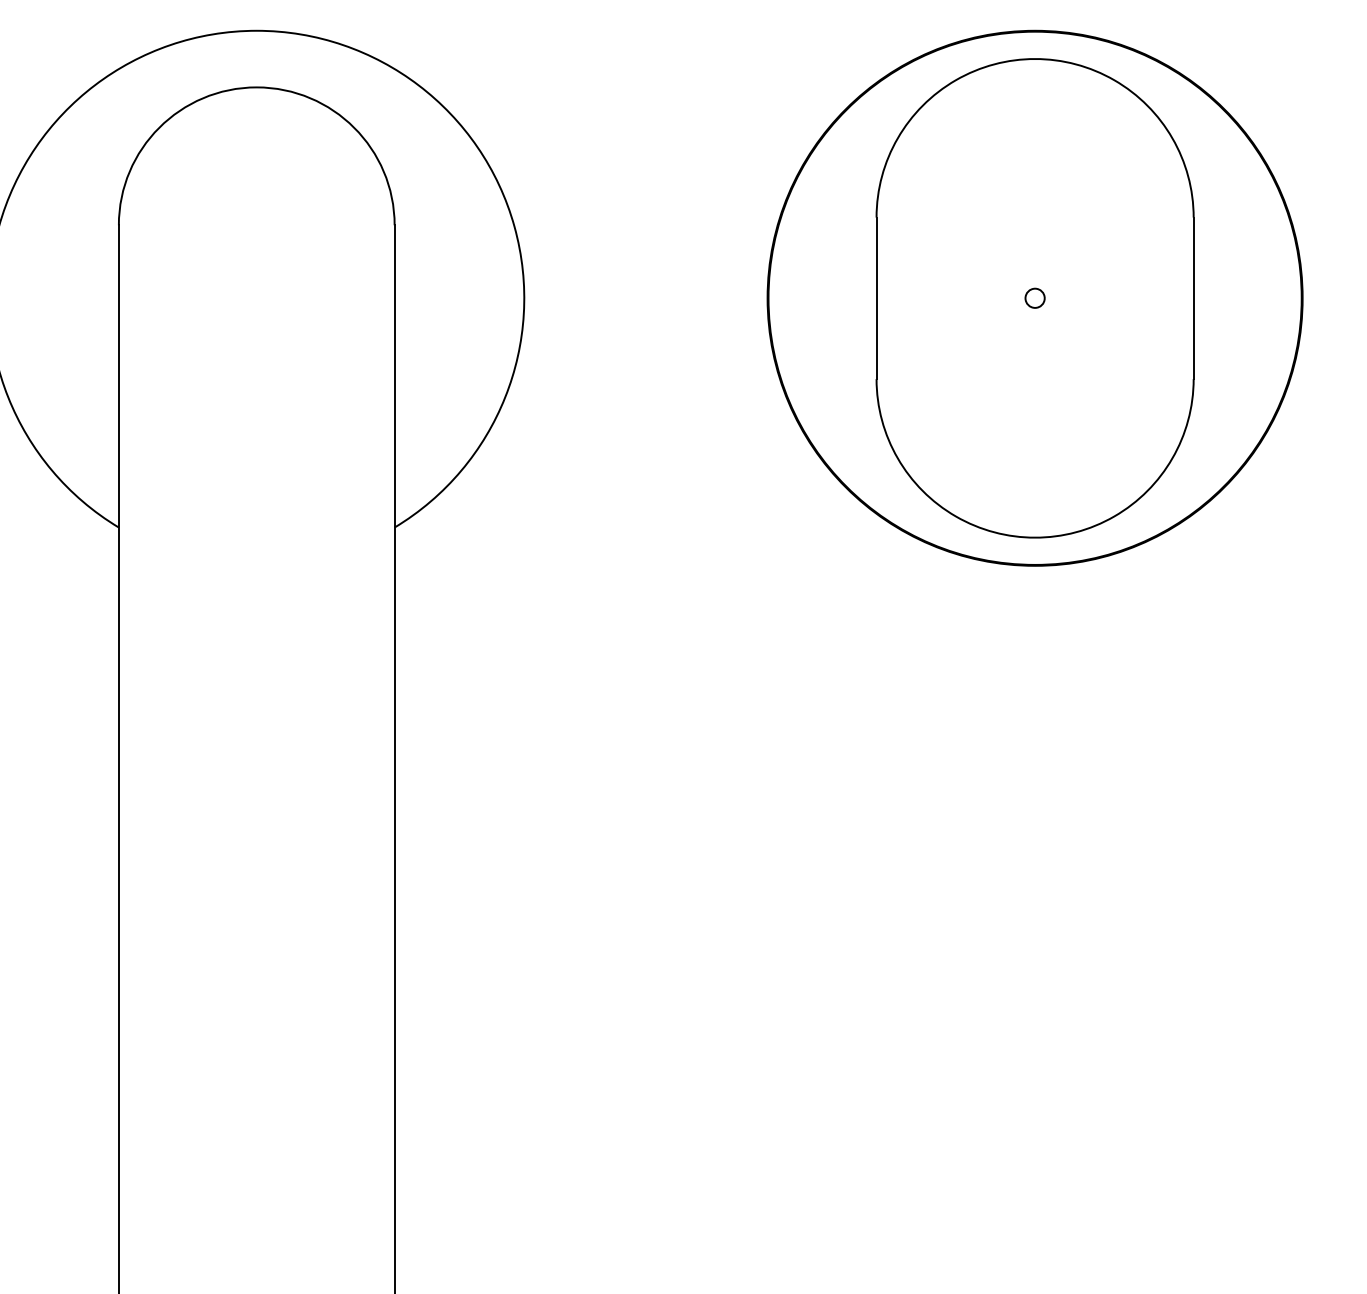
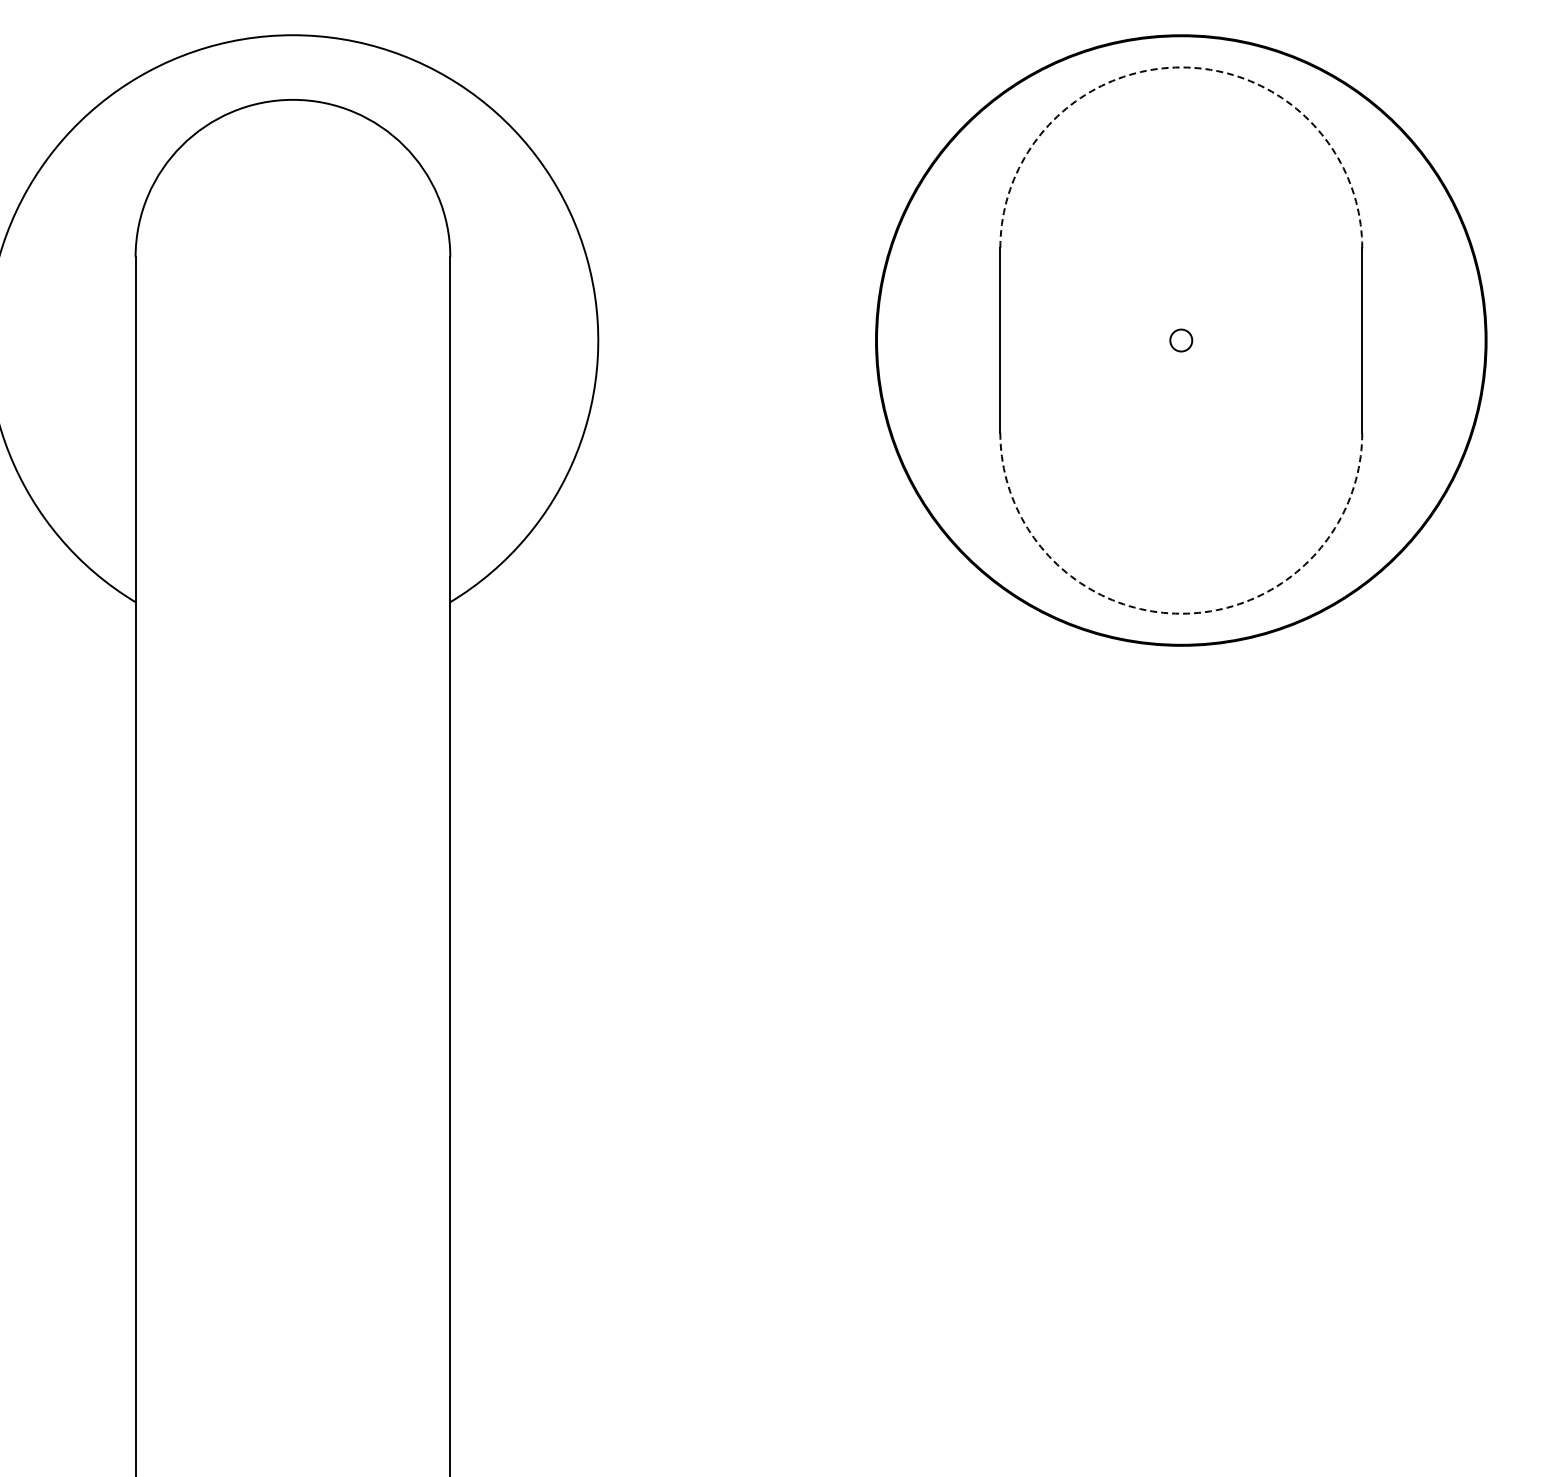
arc: (1035, 59) -> (1181, 67), solid -> dashed
arc: (1035, 537) -> (1181, 613), solid -> dashed

